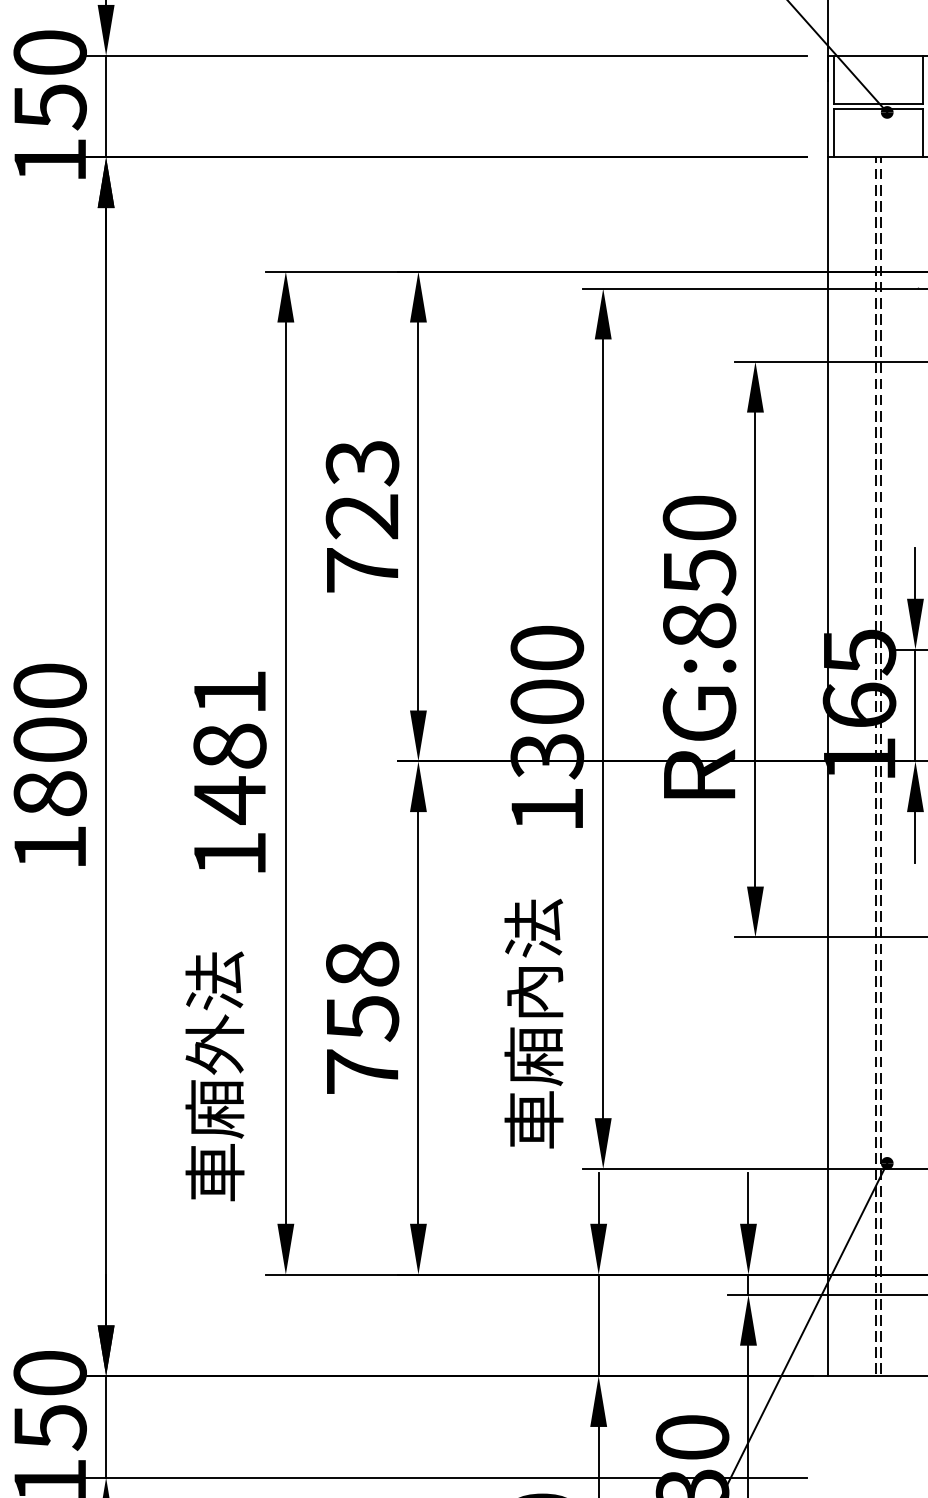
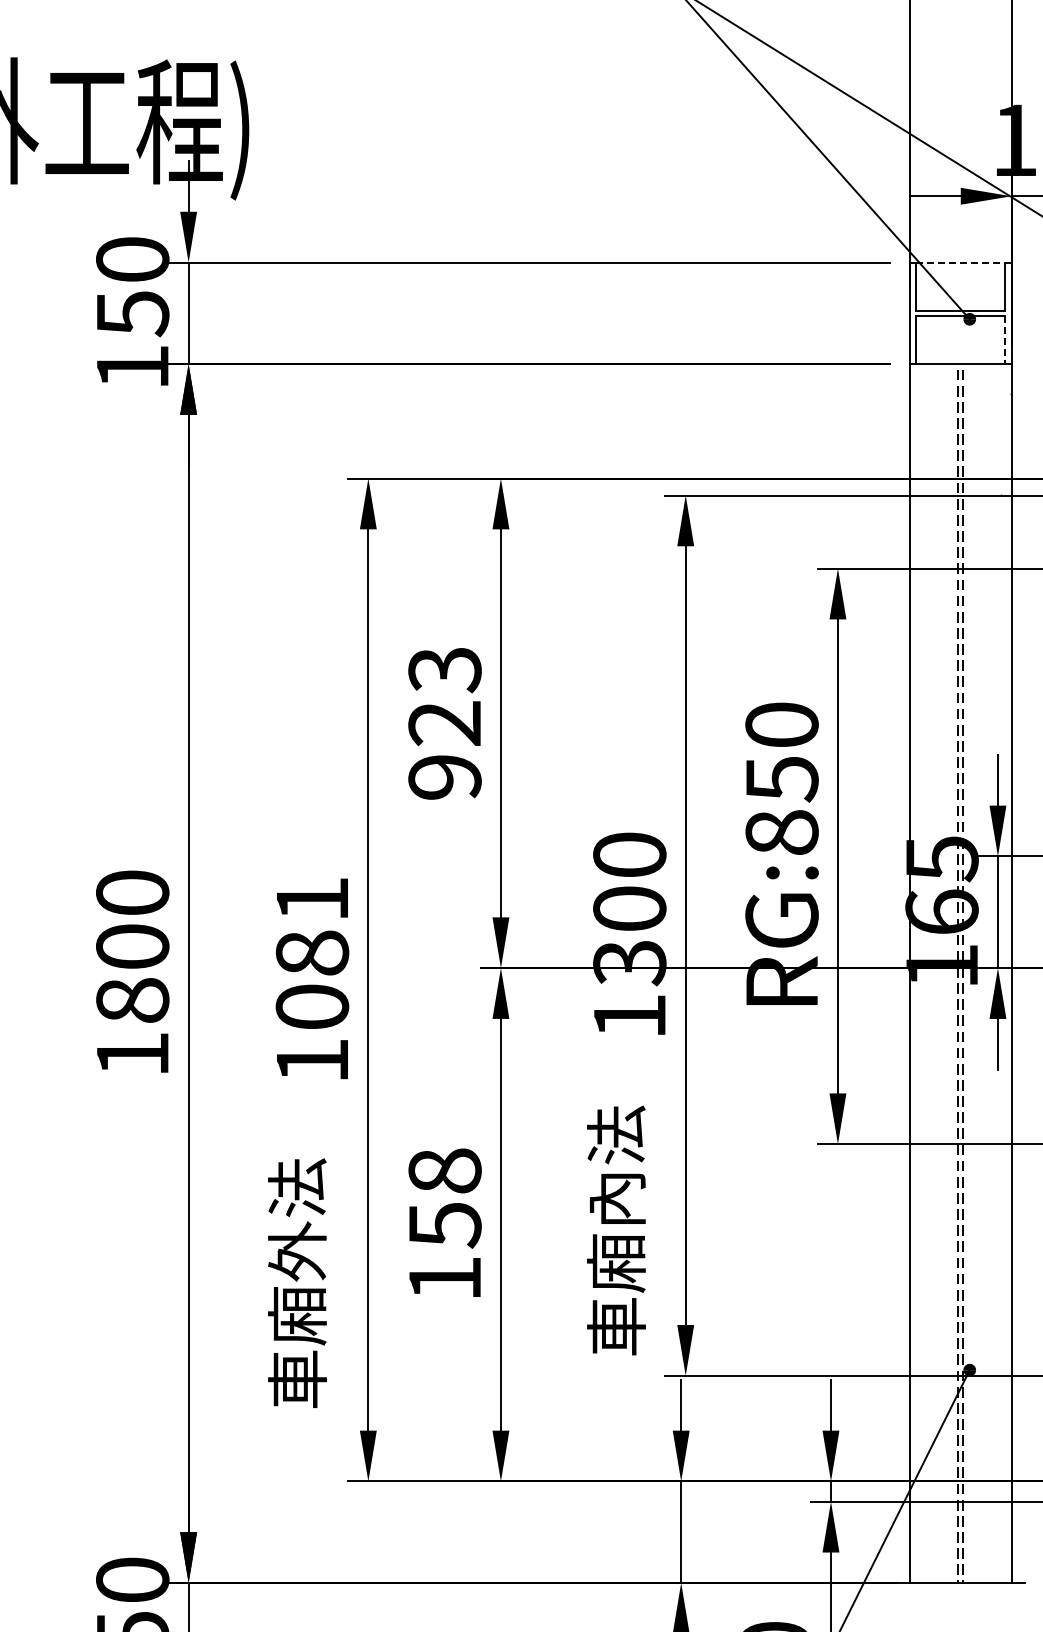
line: (878, 55) -> (960, 262), solid -> dashed
line: (923, 133) -> (1005, 340), solid -> dashed
text: (362, 569) -> (444, 776), 723 -> 923
text: (230, 800) -> (312, 1007), 1481 -> 1081
text: (362, 1071) -> (444, 1278), 758 -> 158

